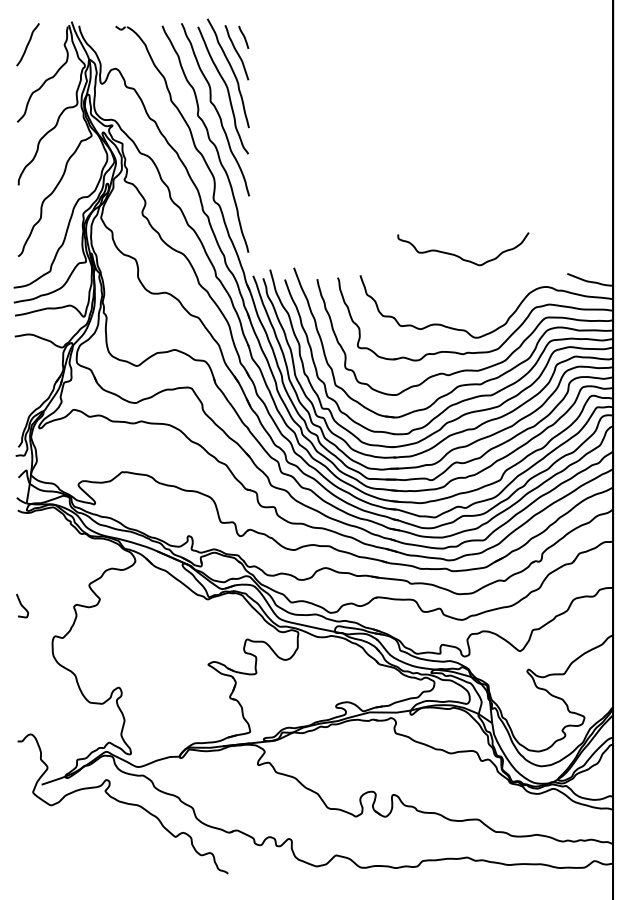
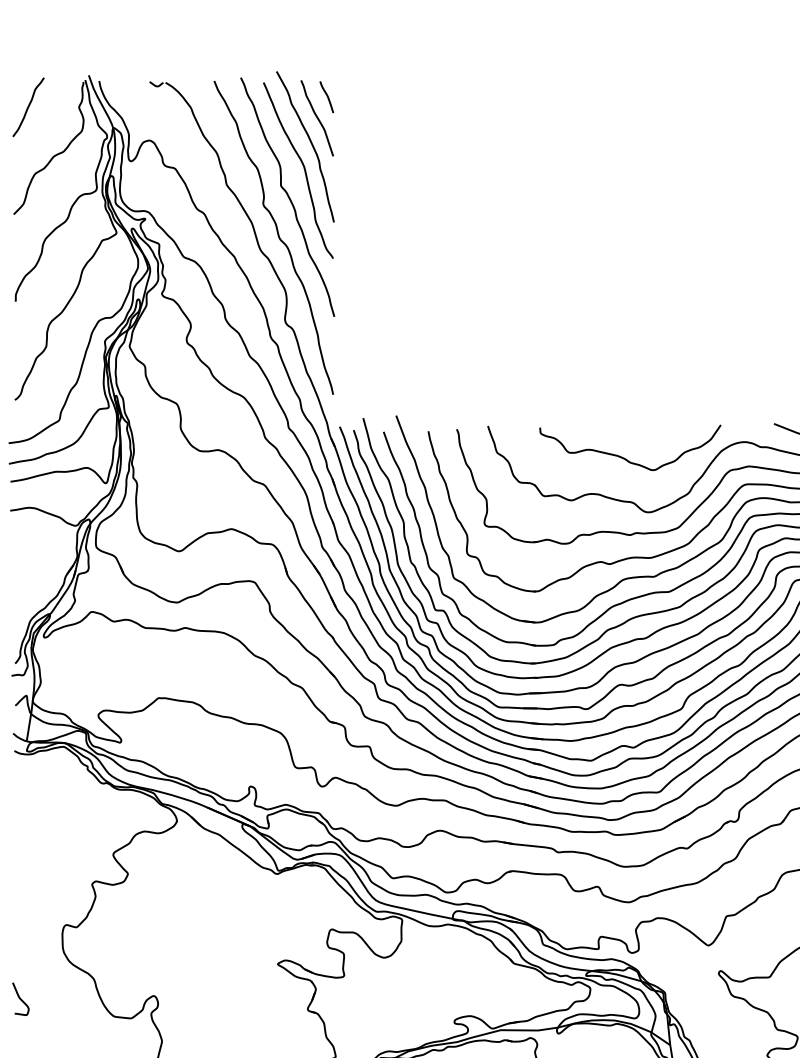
curve: (460, 256) -> (626, 458), moved
curve: (22, 606) -> (20, 999), moved

